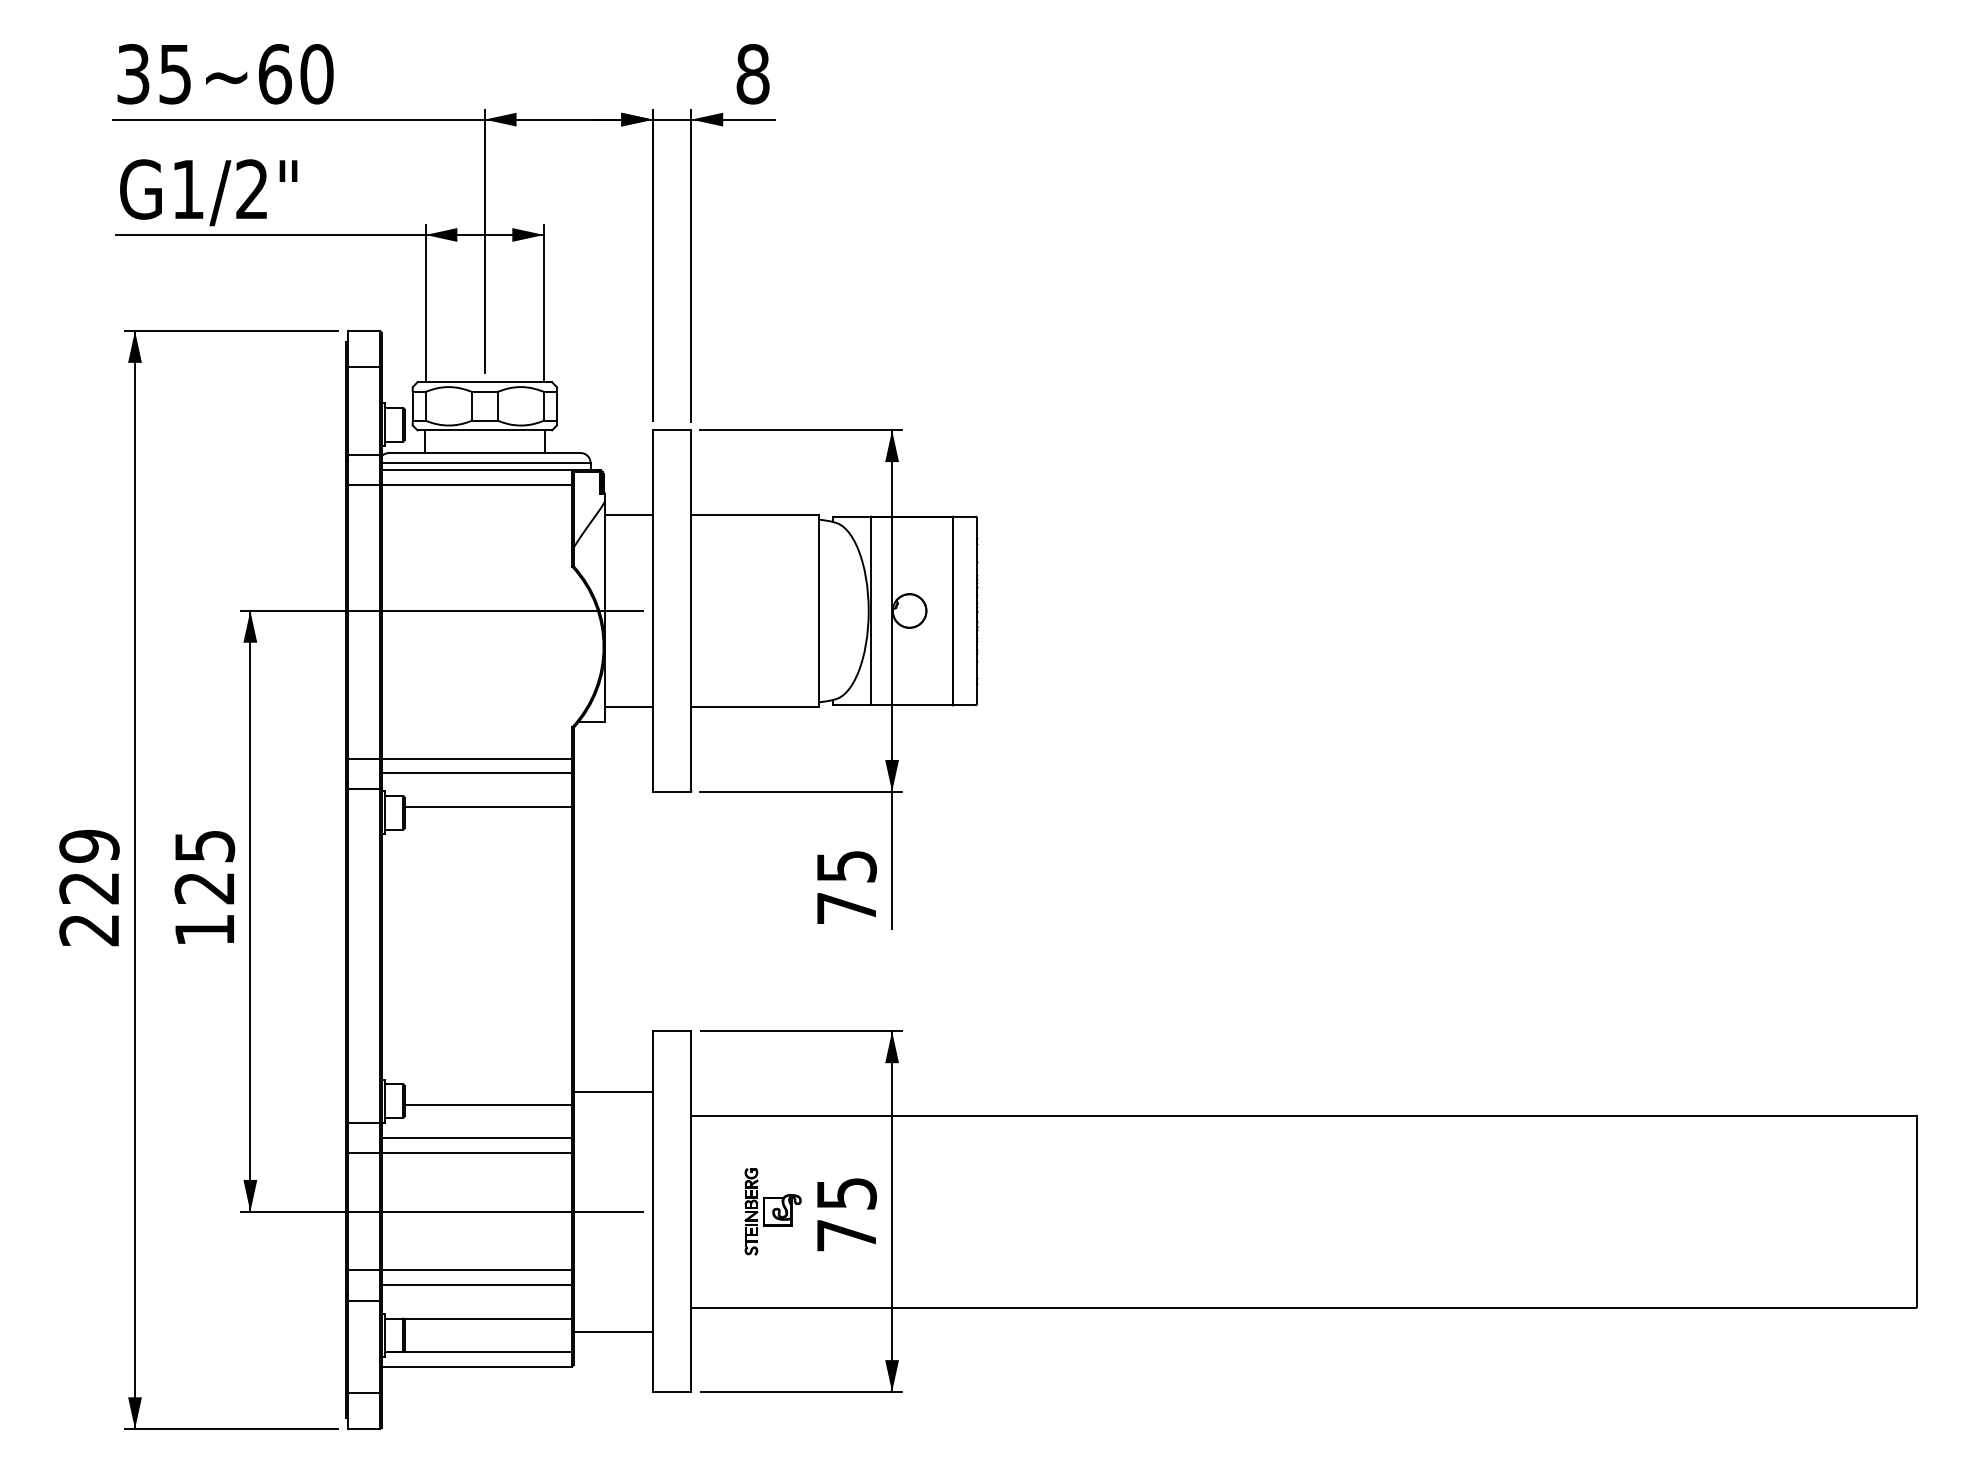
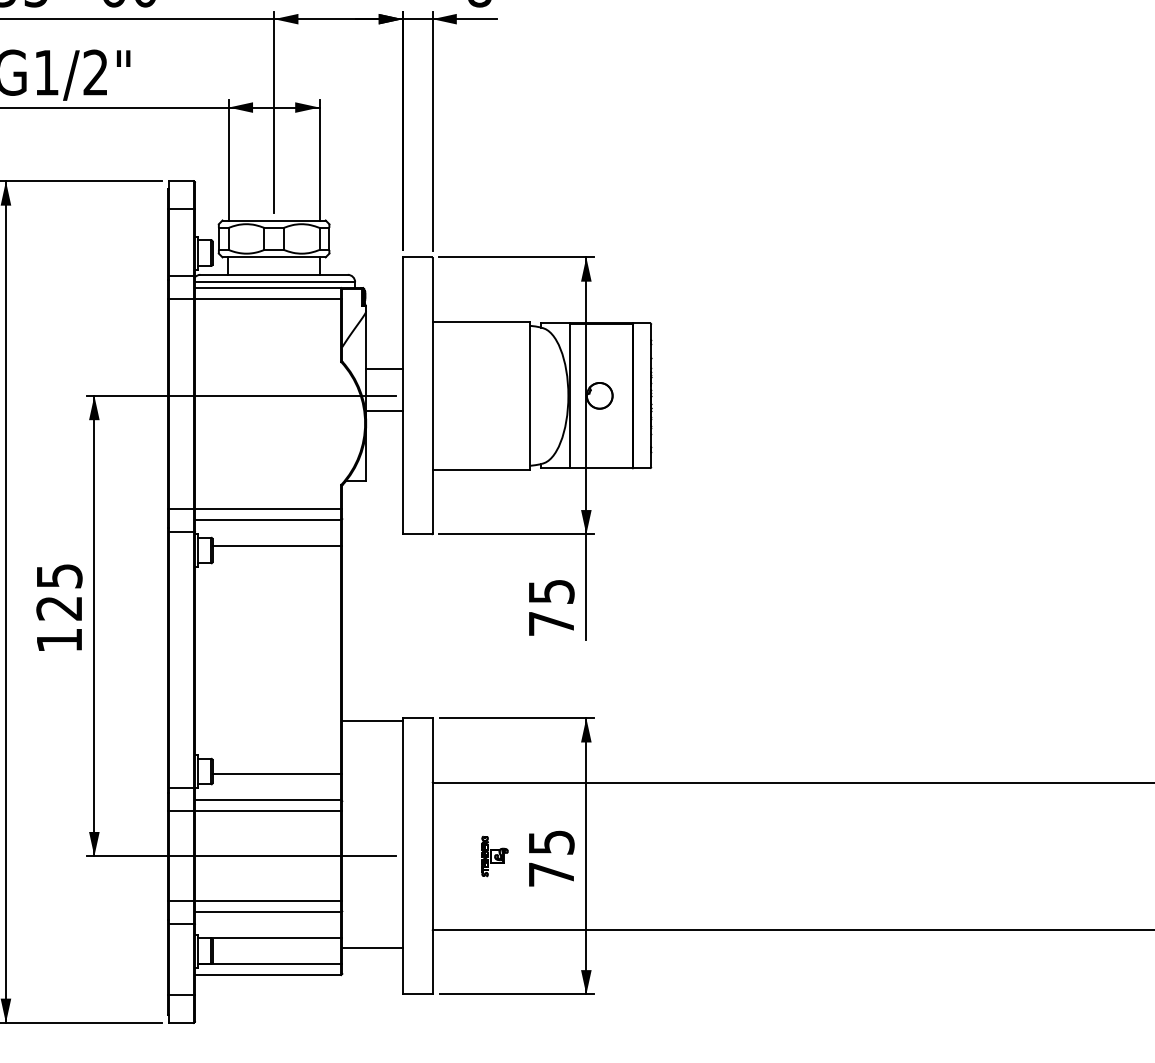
line: (628, 514) -> (384, 368), moved
line: (628, 707) -> (384, 411), moved
line: (613, 1091) -> (372, 721), moved
part: (772, 1211) -> (494, 856), size x0.6

